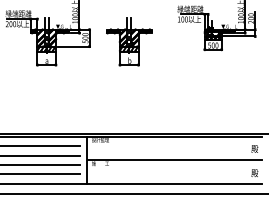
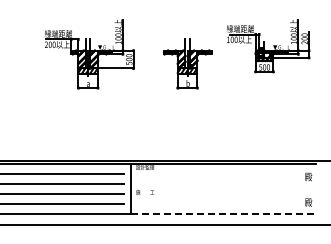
part: (129, 41) -> (187, 63), moved
line: (174, 159) -> (223, 188), removed
line: (174, 183) -> (223, 213), solid -> dashed

